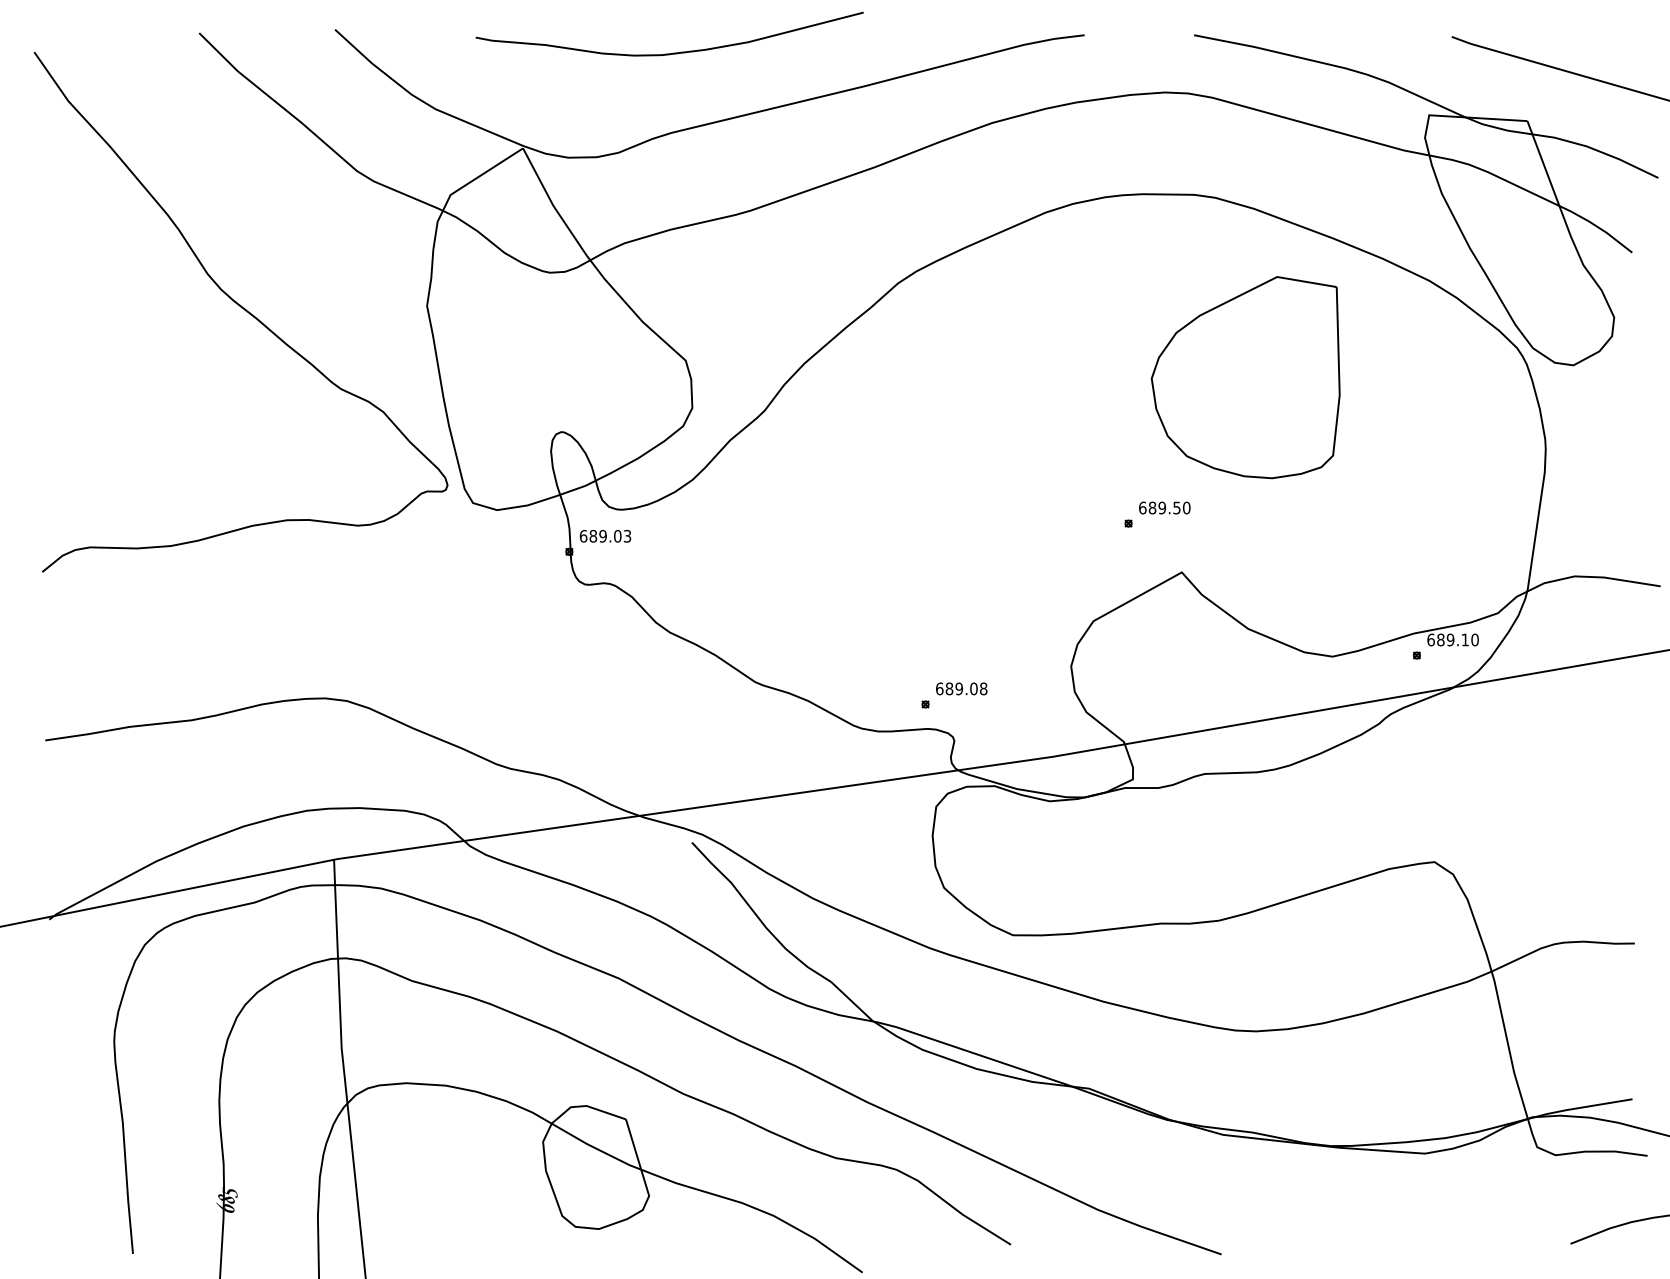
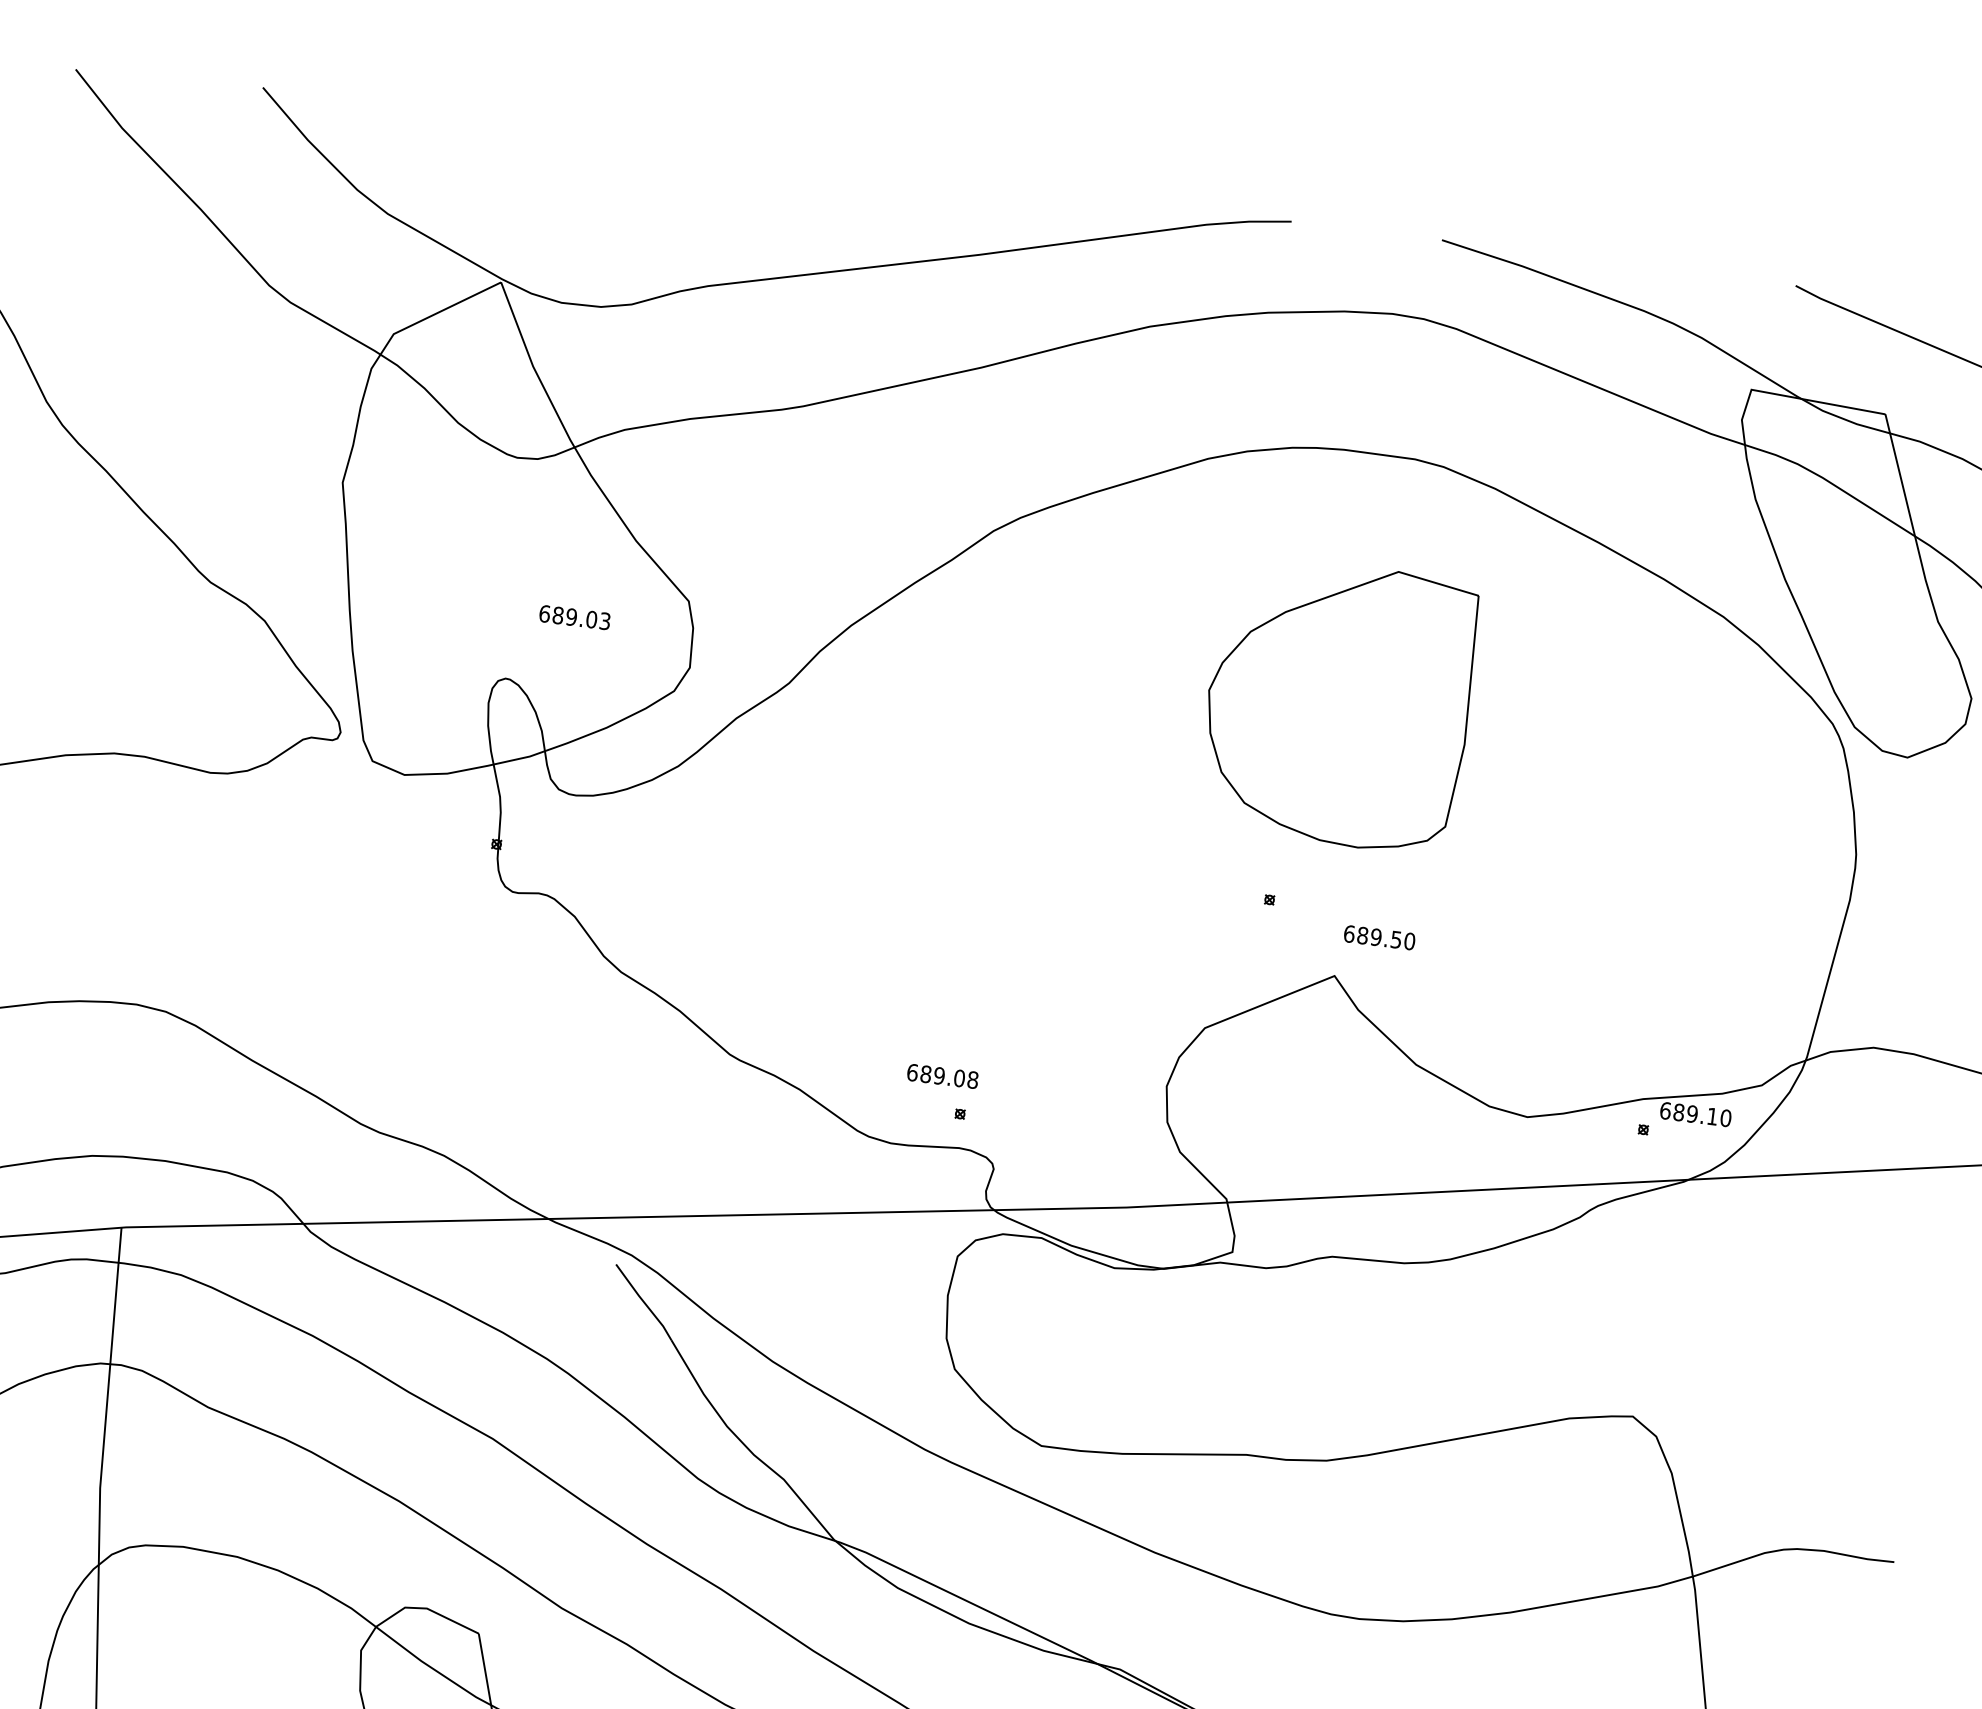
curve: (673, 52) -> (723, 176), removed
part: (1245, 377) -> (1338, 704), moved
text: (1164, 507) -> (1379, 936), moved
text: (605, 535) -> (575, 616), moved
text: (961, 688) -> (942, 1075), moved

